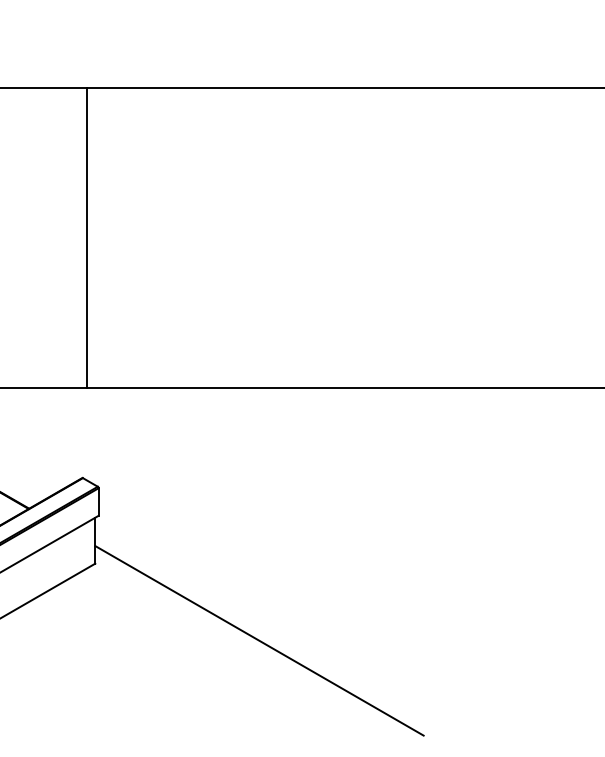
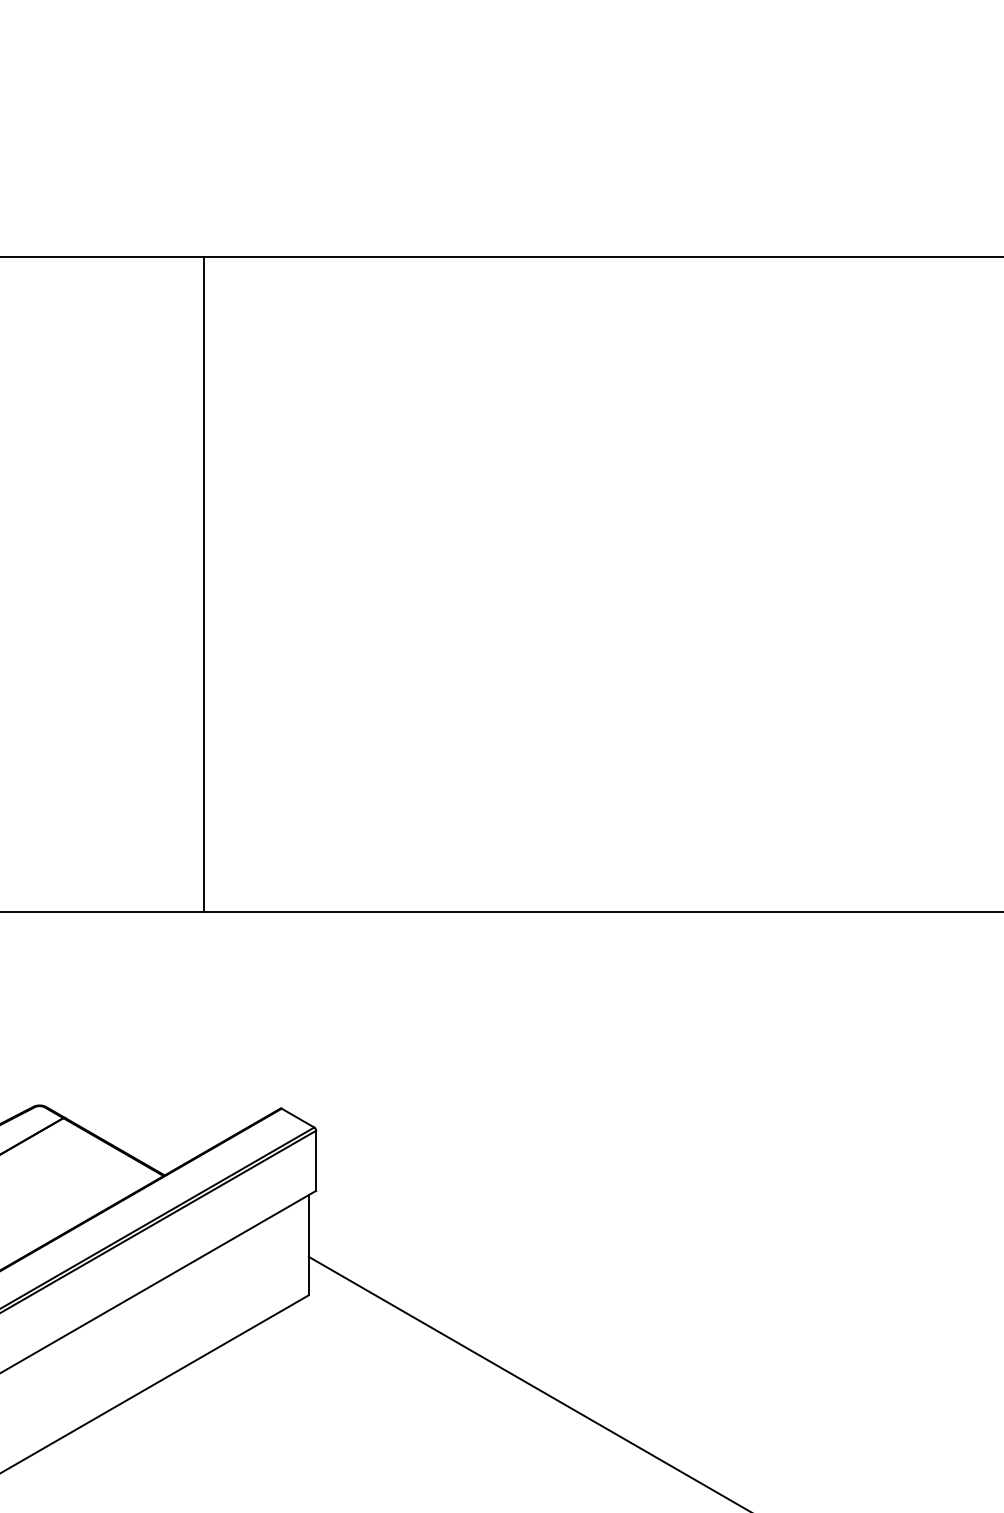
line: (87, 237) -> (204, 583), moved

